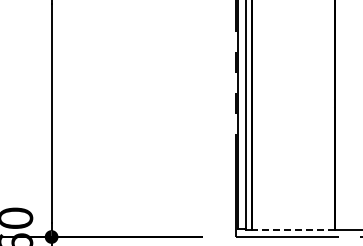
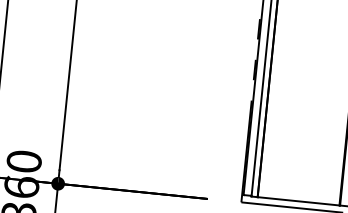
line: (292, 230) -> (297, 201), dashed -> solid

